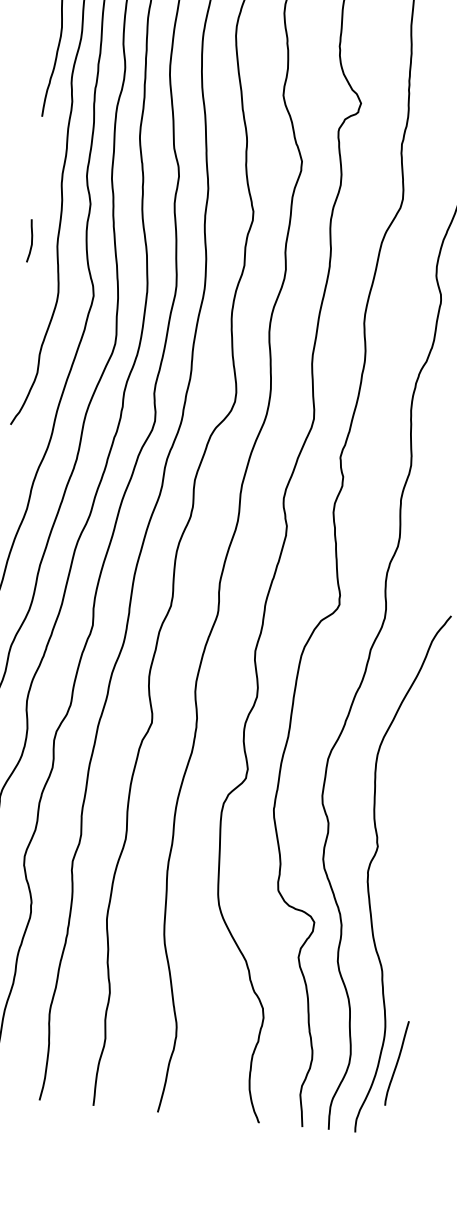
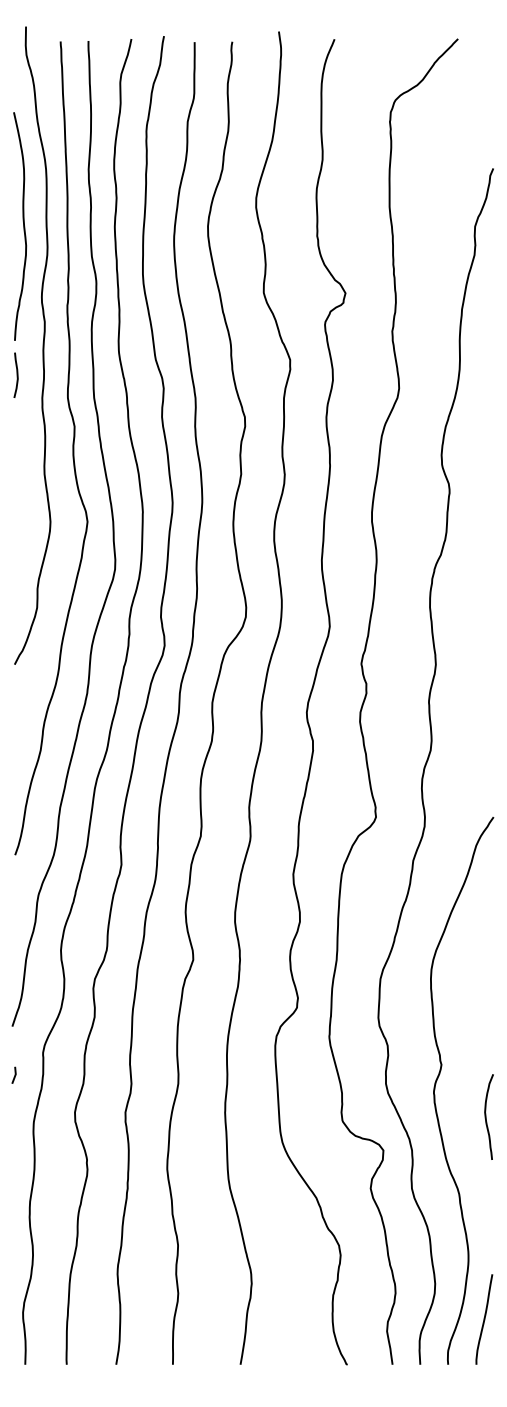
curve: (31, 240) -> (16, 374), moved
curve: (415, 900) -> (486, 1116), added
curve: (397, 1063) -> (484, 1319), moved

